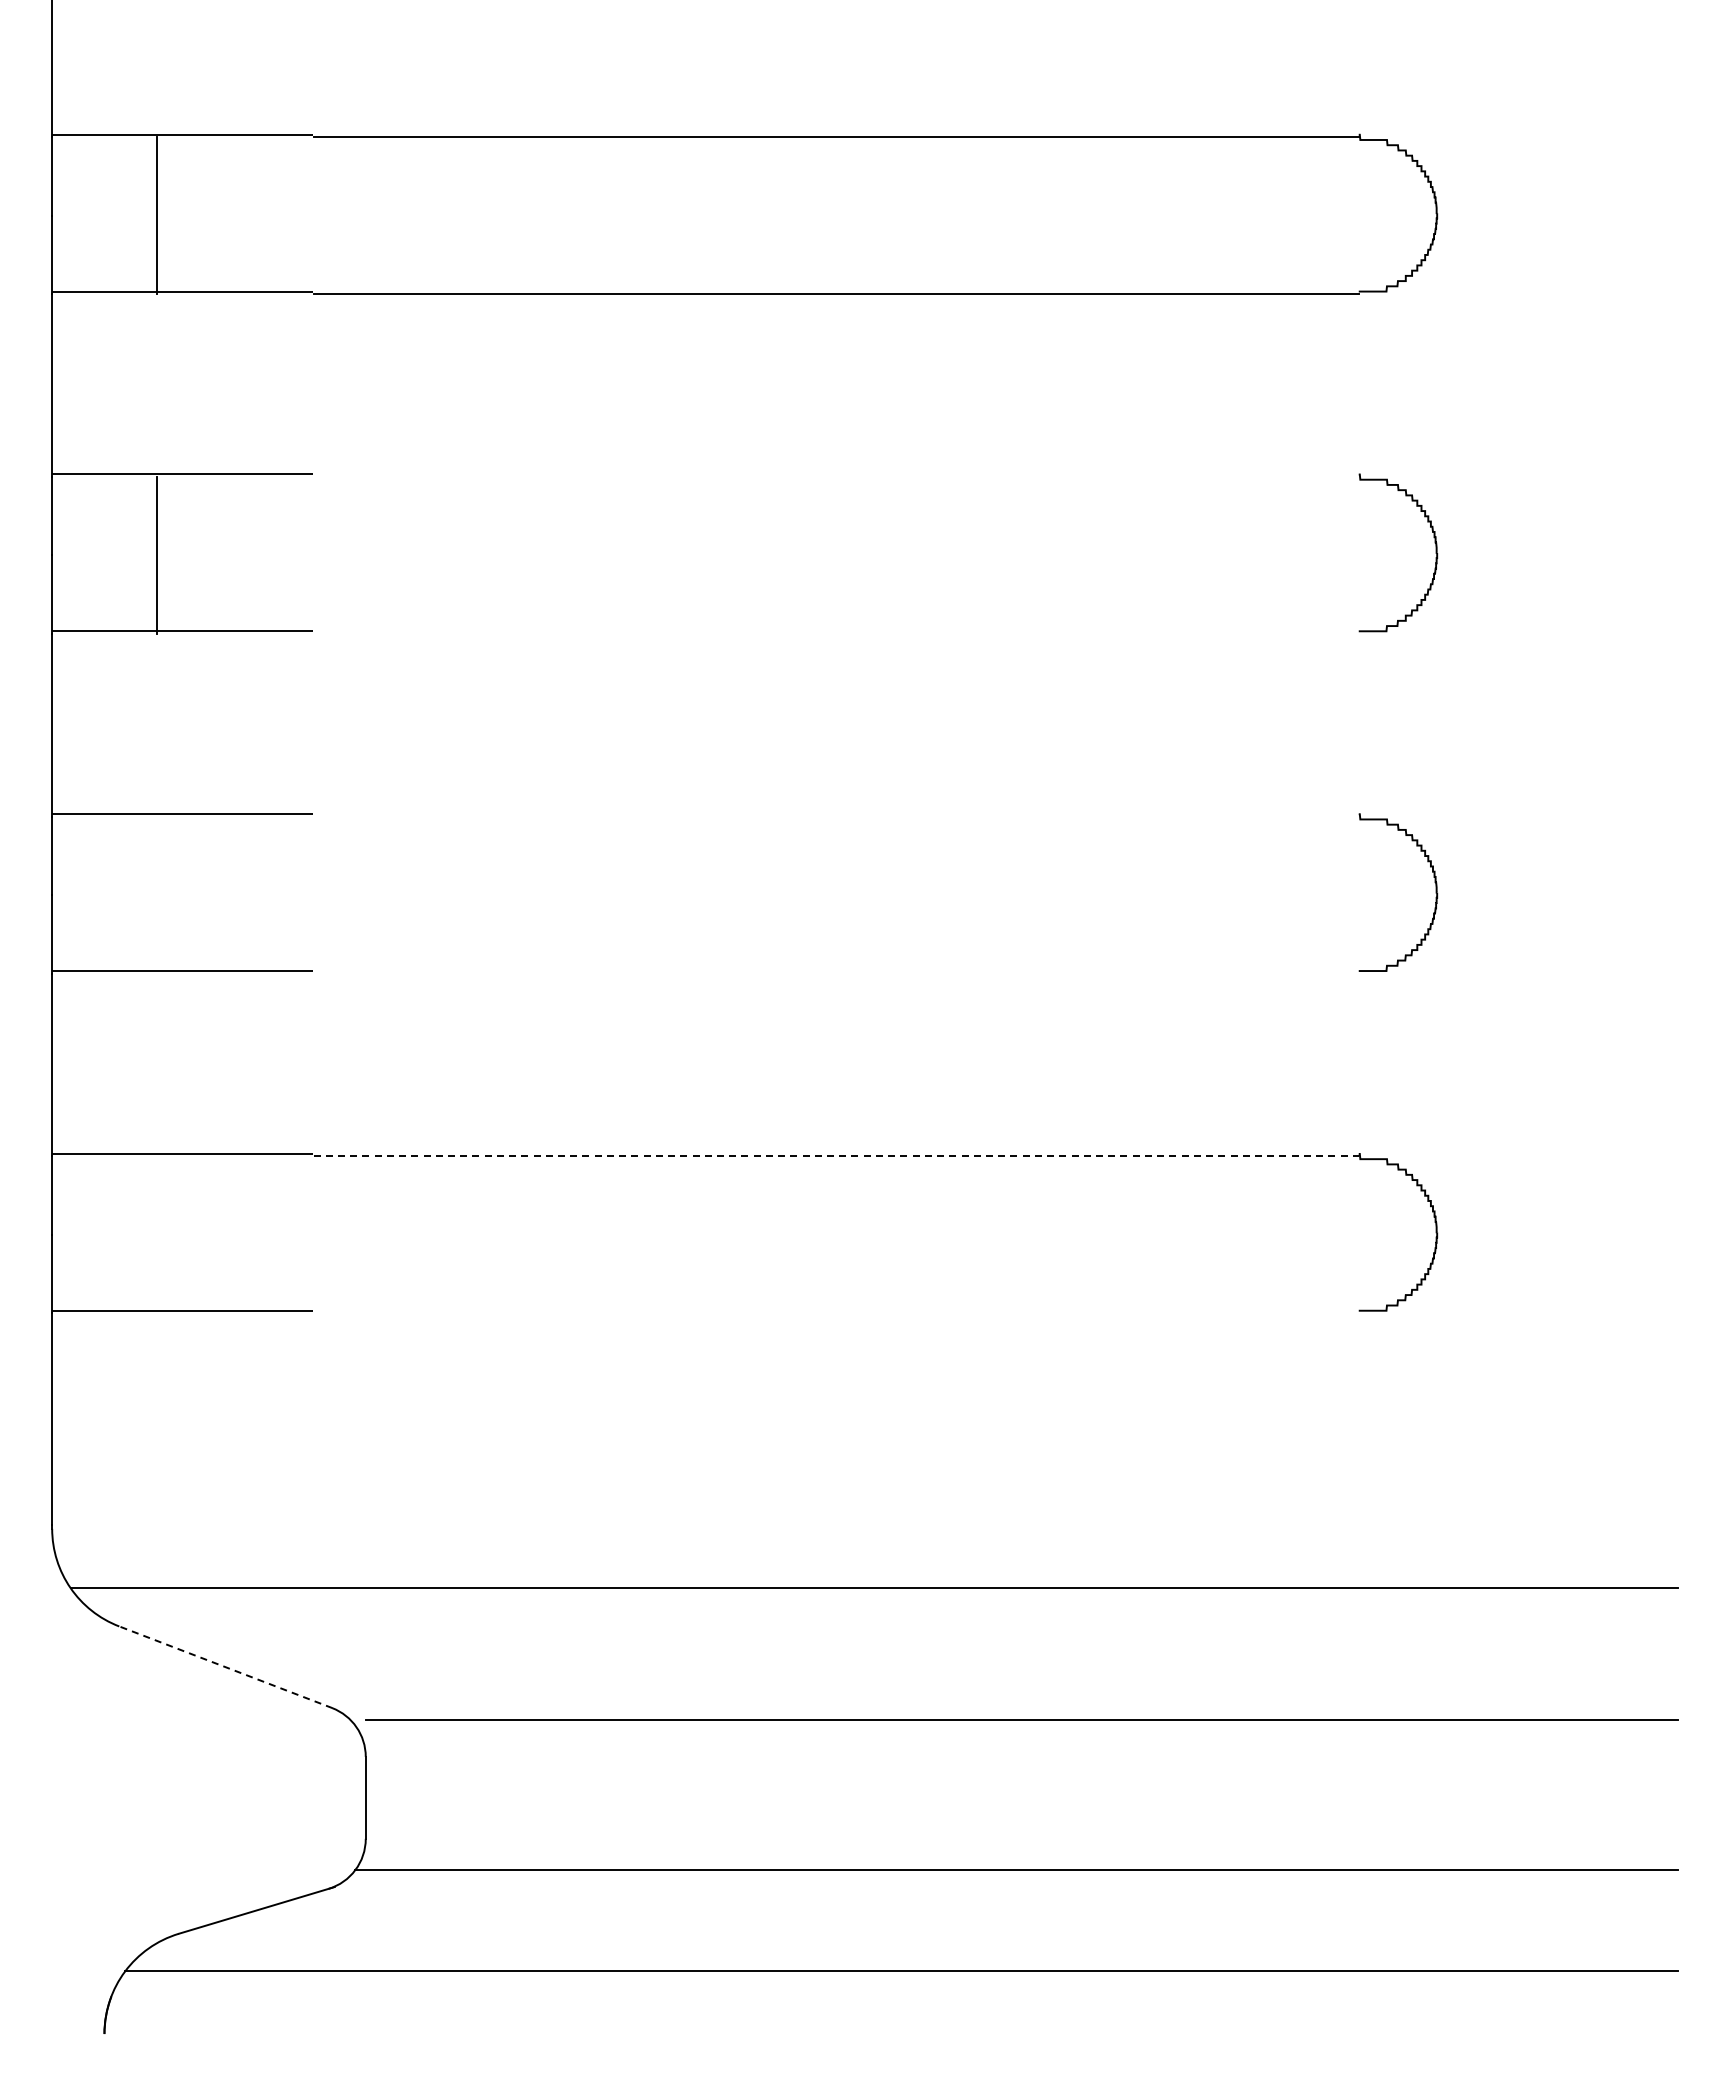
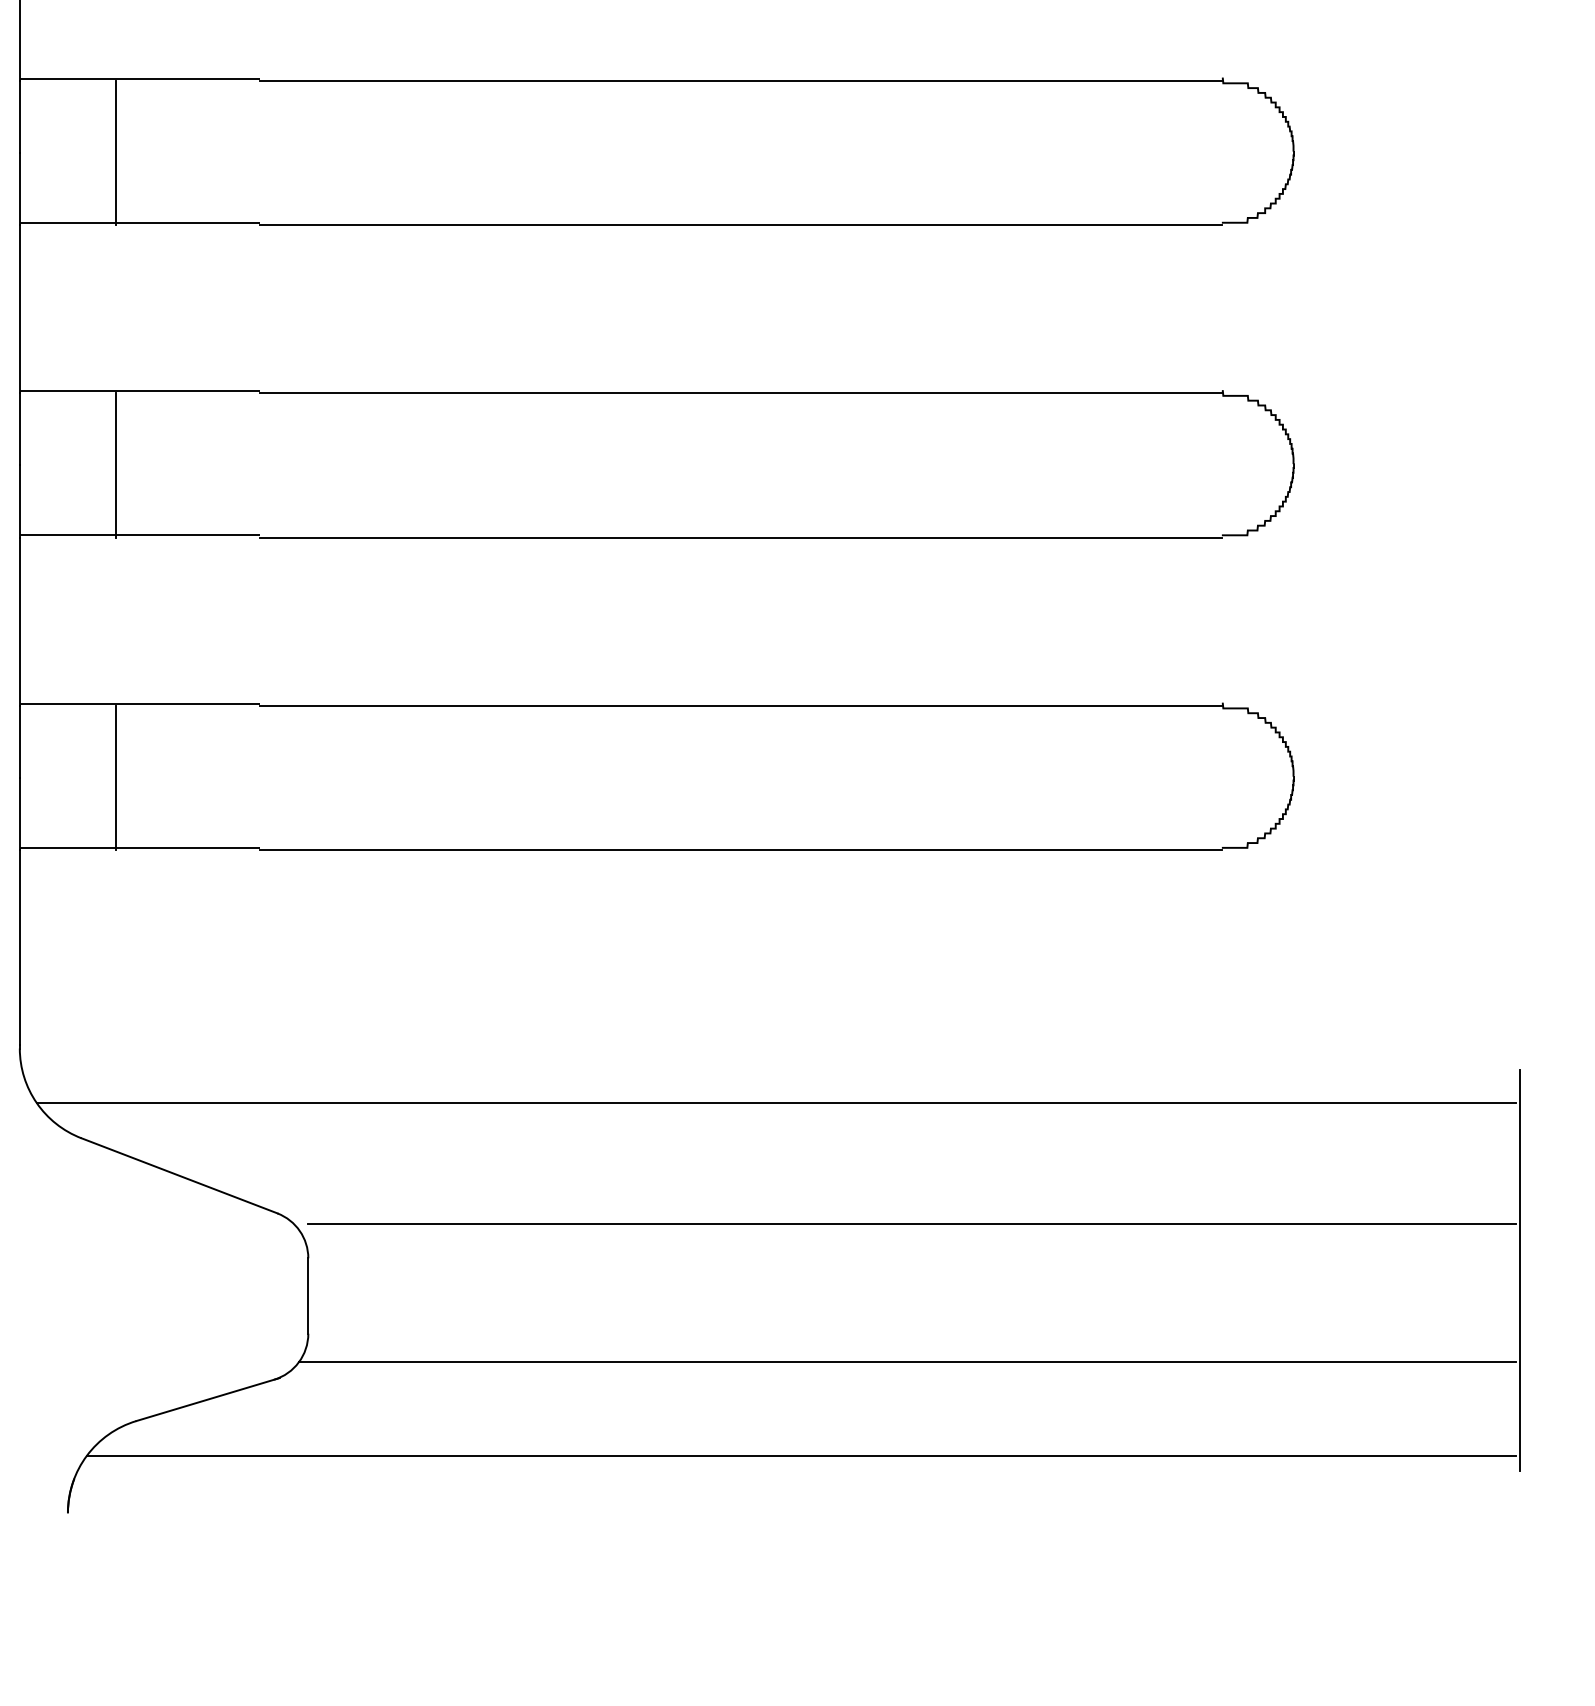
line: (835, 477) -> (740, 81), added
line: (835, 633) -> (740, 224), added
line: (835, 816) -> (740, 393), added
line: (156, 894) -> (115, 464), added
line: (835, 973) -> (740, 537), added
line: (836, 1156) -> (741, 705), dashed -> solid
line: (156, 1234) -> (115, 777), added
line: (835, 1313) -> (740, 850), added
line: (225, 1667) -> (179, 1176), dashed -> solid
line: (1682, 1769) -> (1519, 1269), added

